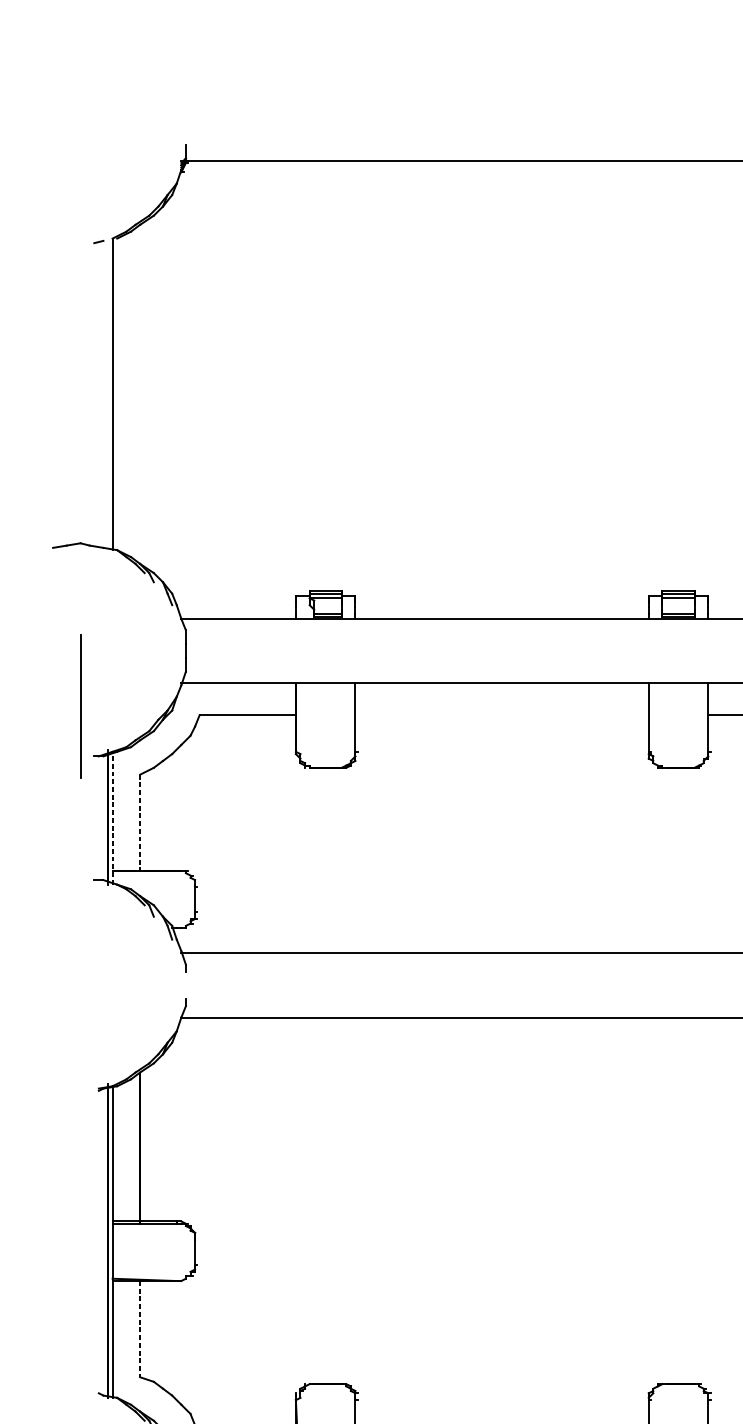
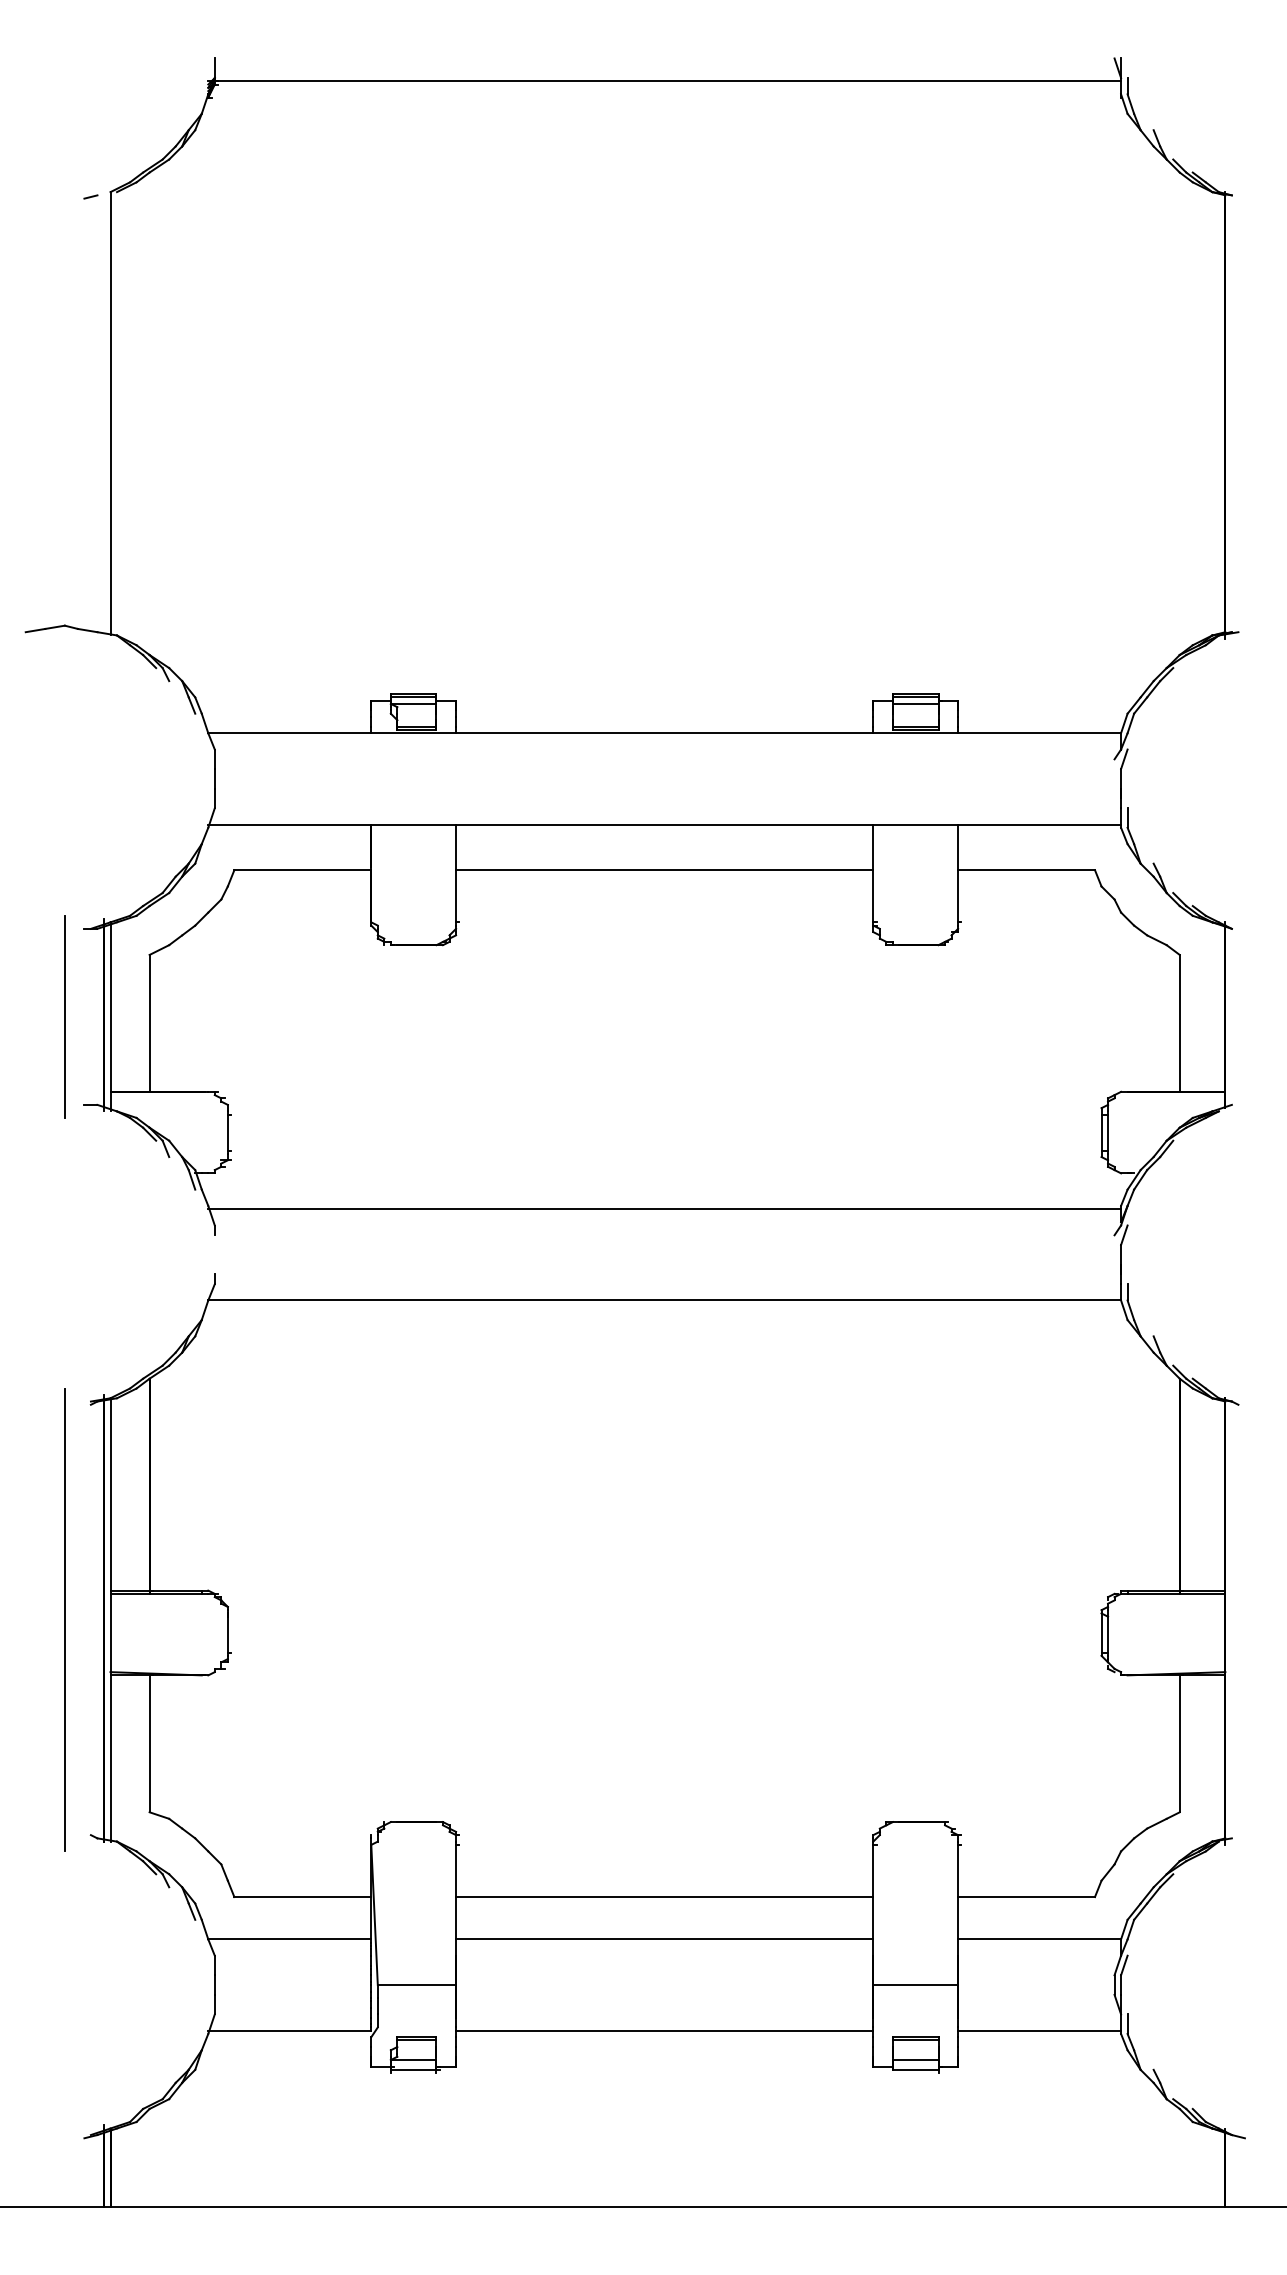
line: (80, 706) -> (64, 1016), moved
line: (501, 715) -> (664, 870), added
line: (112, 817) -> (110, 1016), dashed -> solid
line: (140, 822) -> (149, 1023), dashed -> solid
line: (80, 1241) -> (64, 1619), added
line: (140, 1329) -> (149, 1744), dashed -> solid

